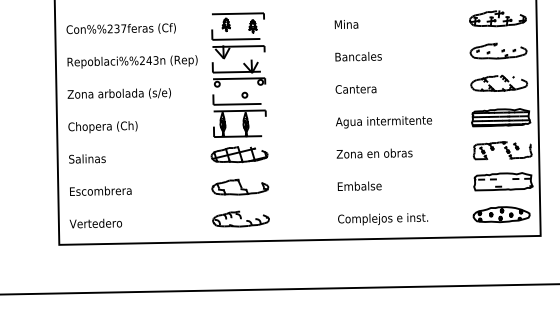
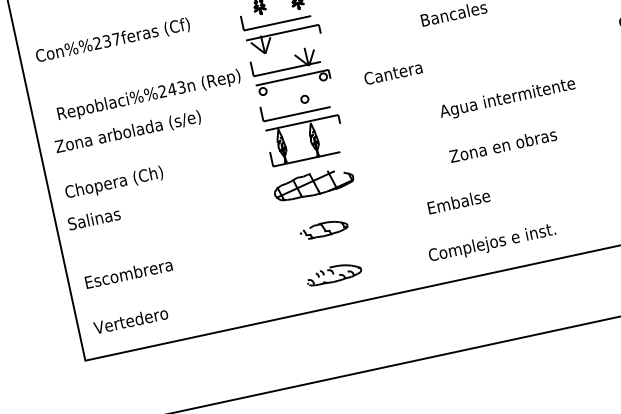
text: (132, 61) -> (148, 95), moved
text: (355, 89) -> (392, 73), moved
text: (87, 158) -> (94, 218), moved
text: (359, 185) -> (458, 200), moved
part: (240, 186) -> (323, 228), size x0.6
part: (240, 218) -> (332, 273), size x0.7
text: (382, 219) -> (491, 243), moved

